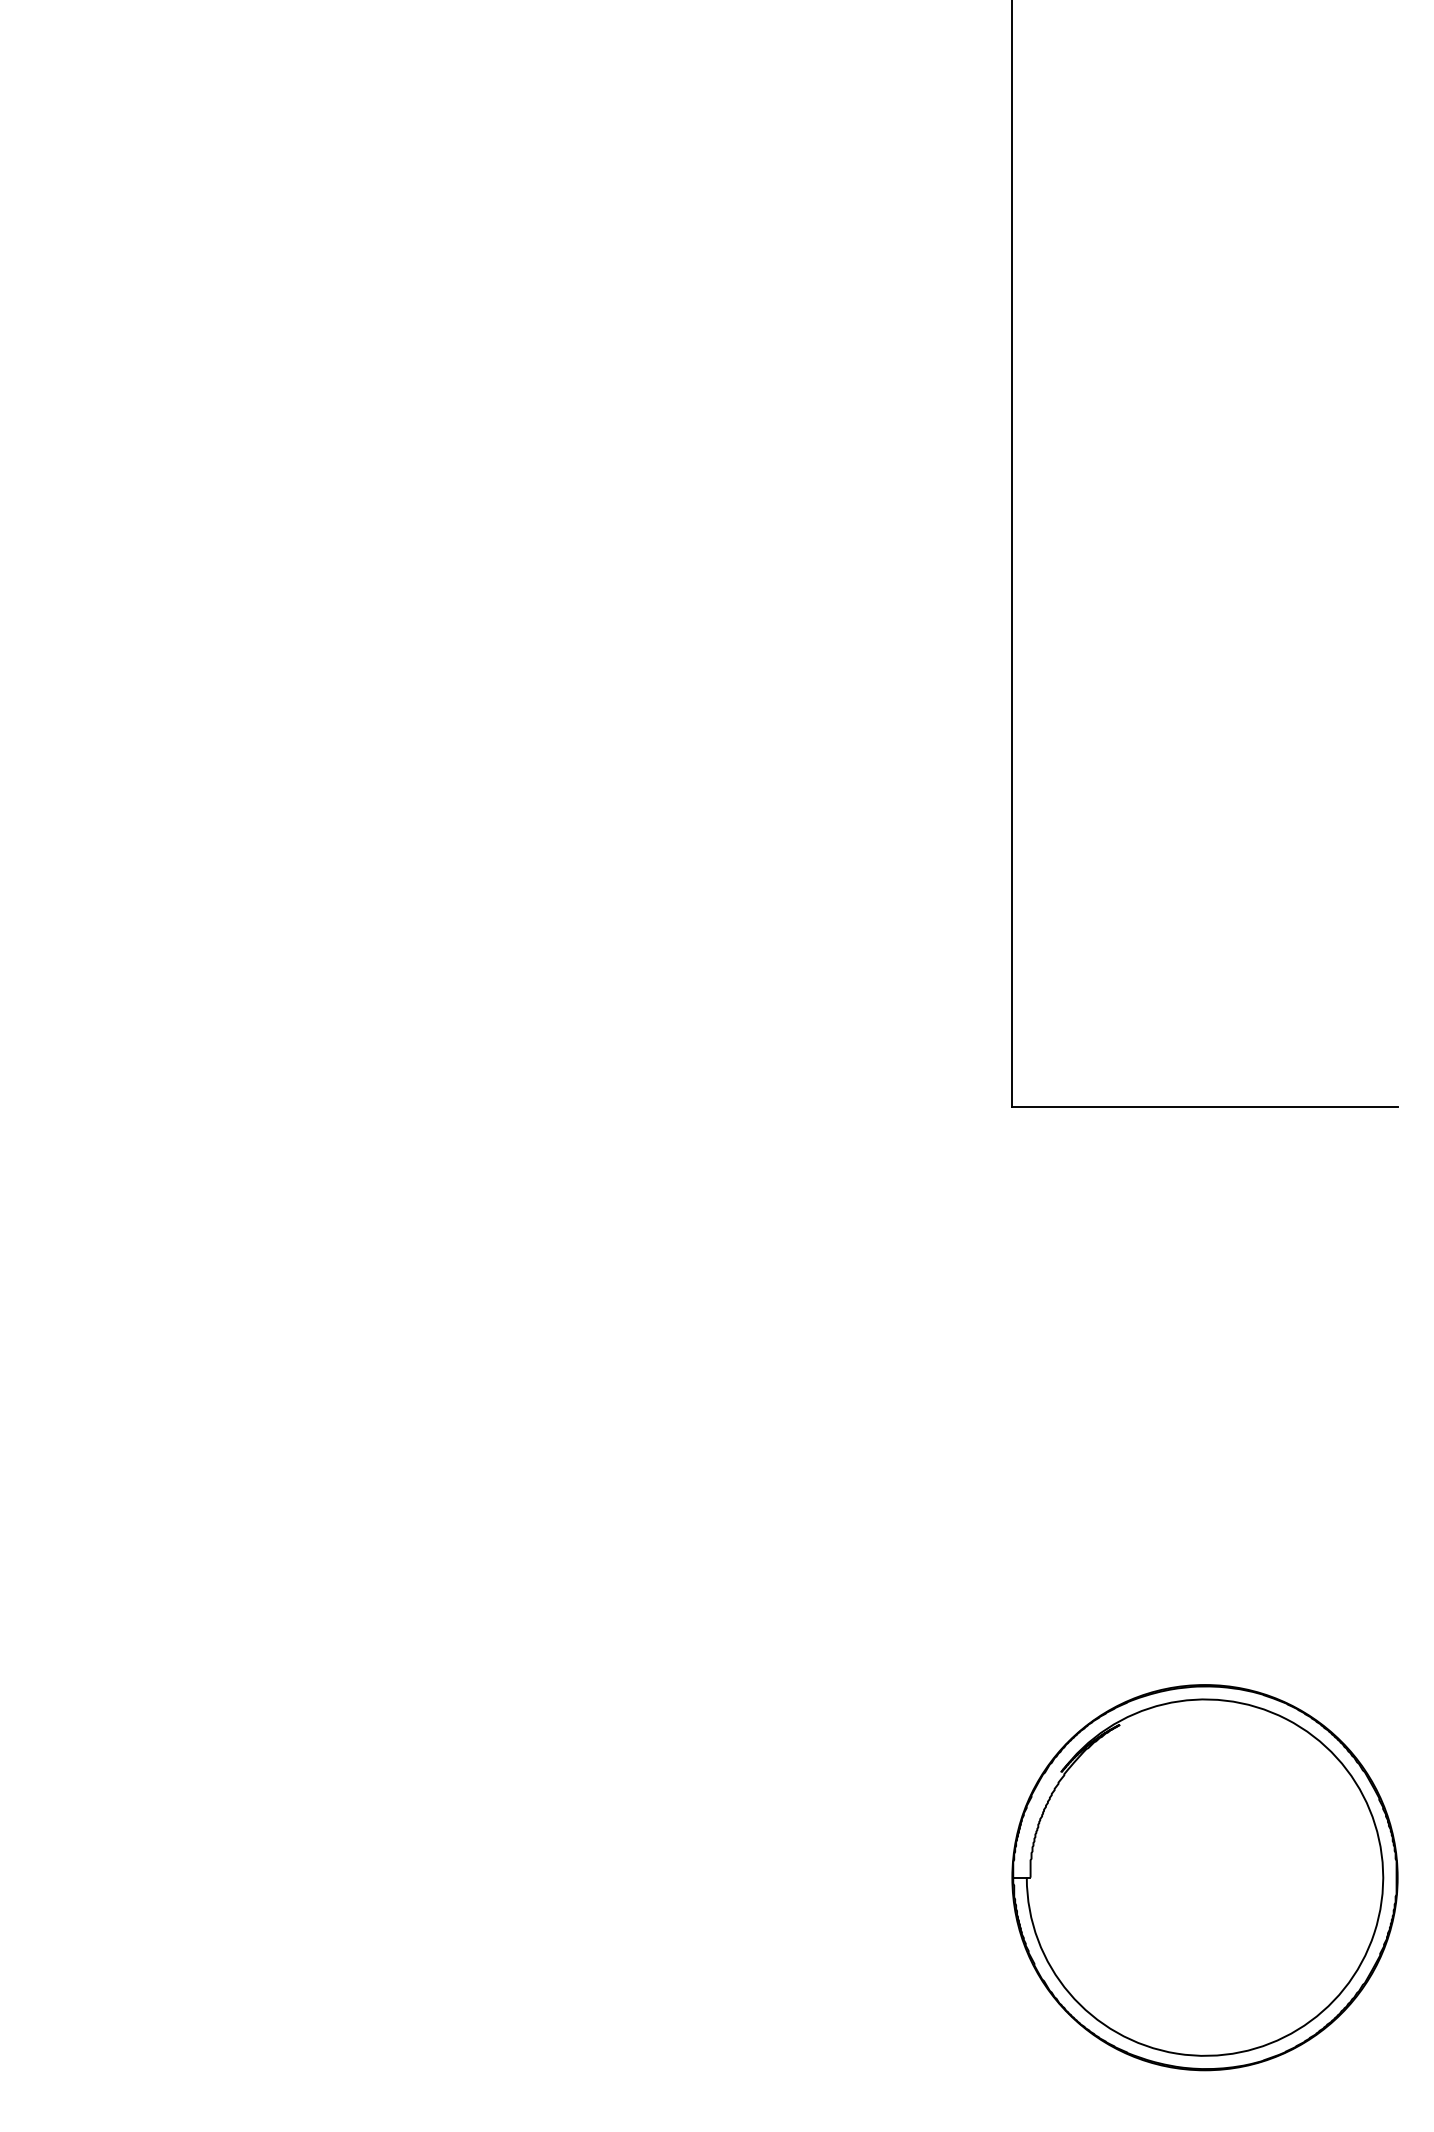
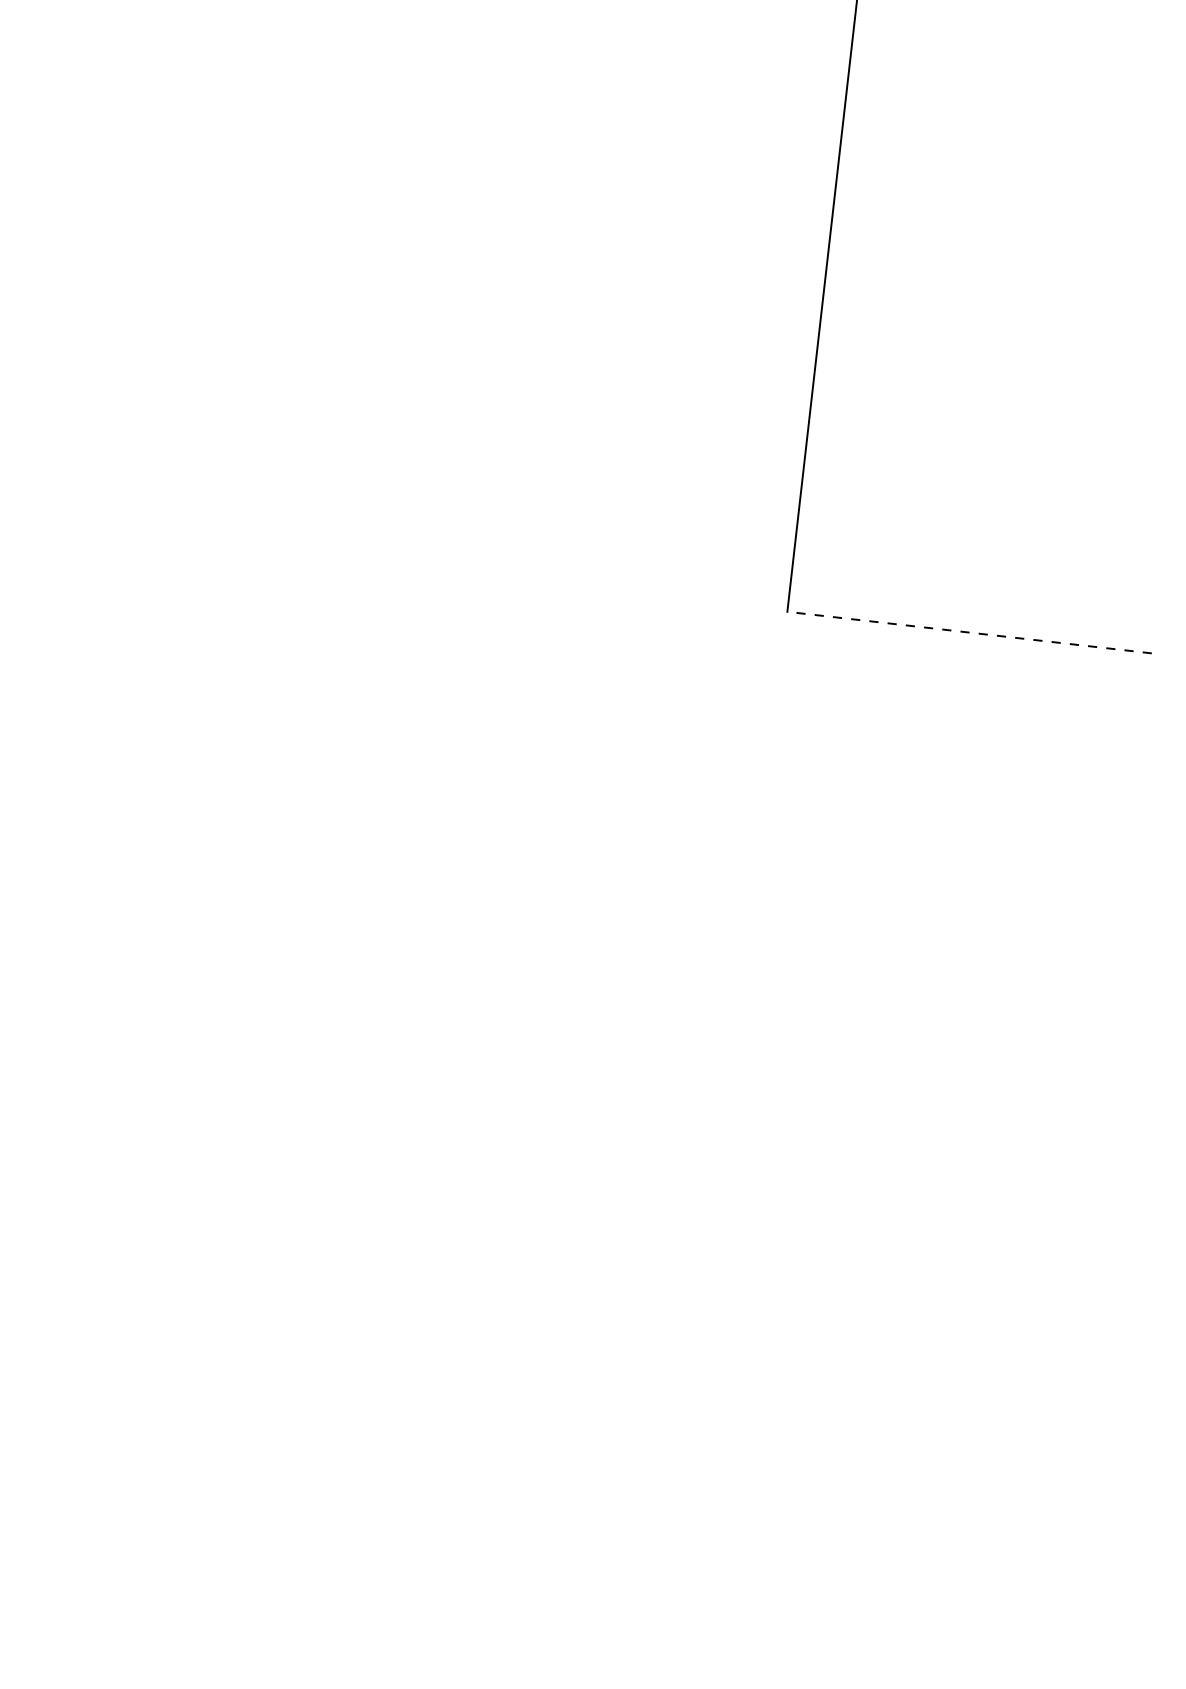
line: (1205, 1107) -> (969, 633), solid -> dashed
part: (1204, 1877) -> (885, 1361), removed

